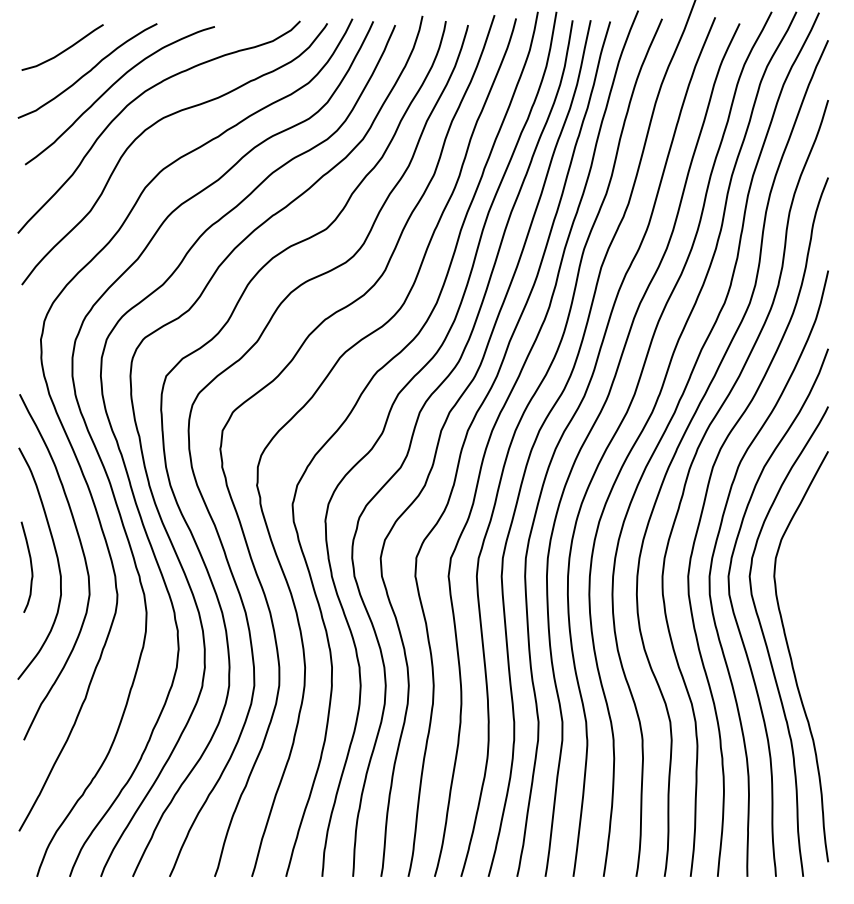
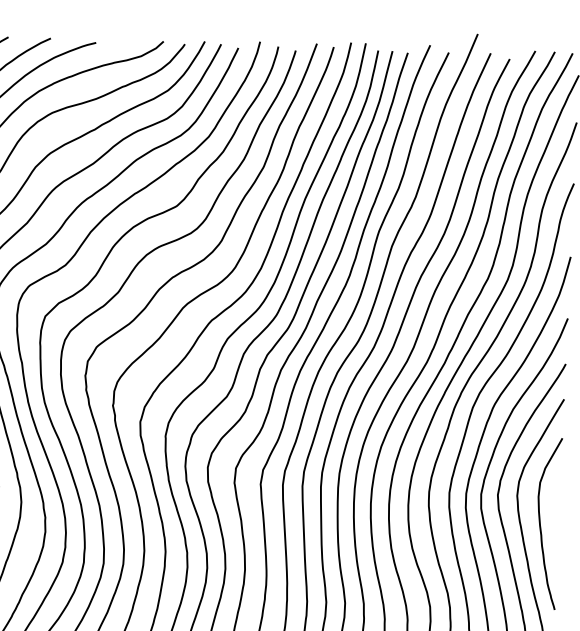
curve: (805, 609) -> (540, 523), added

